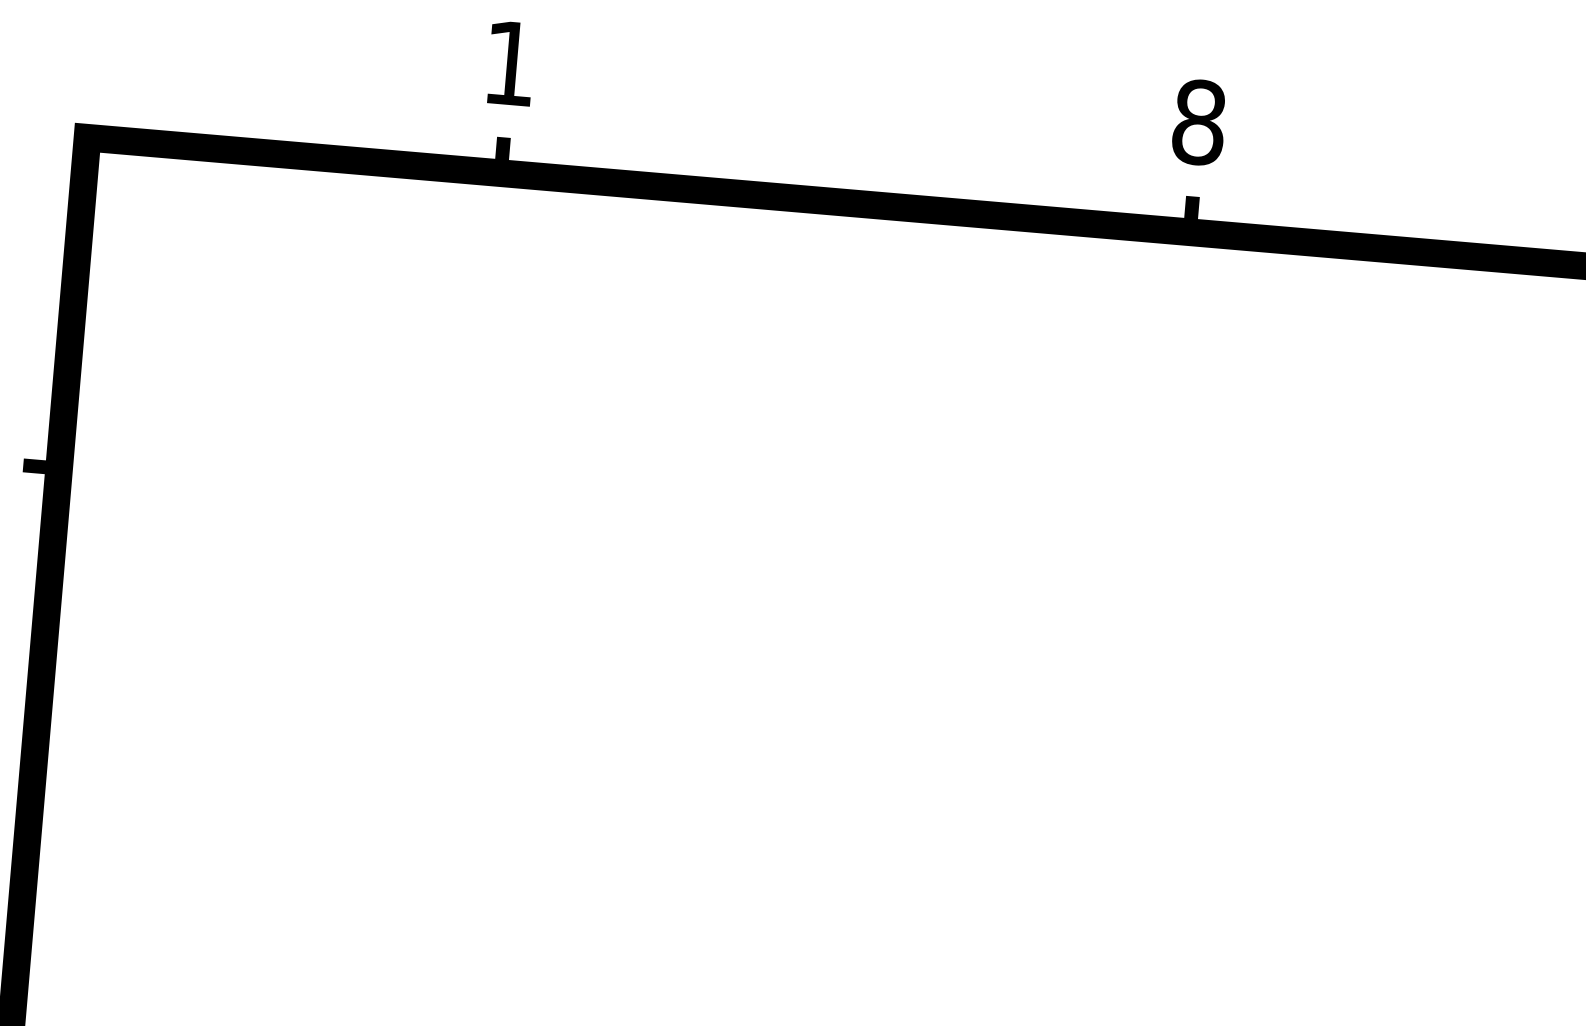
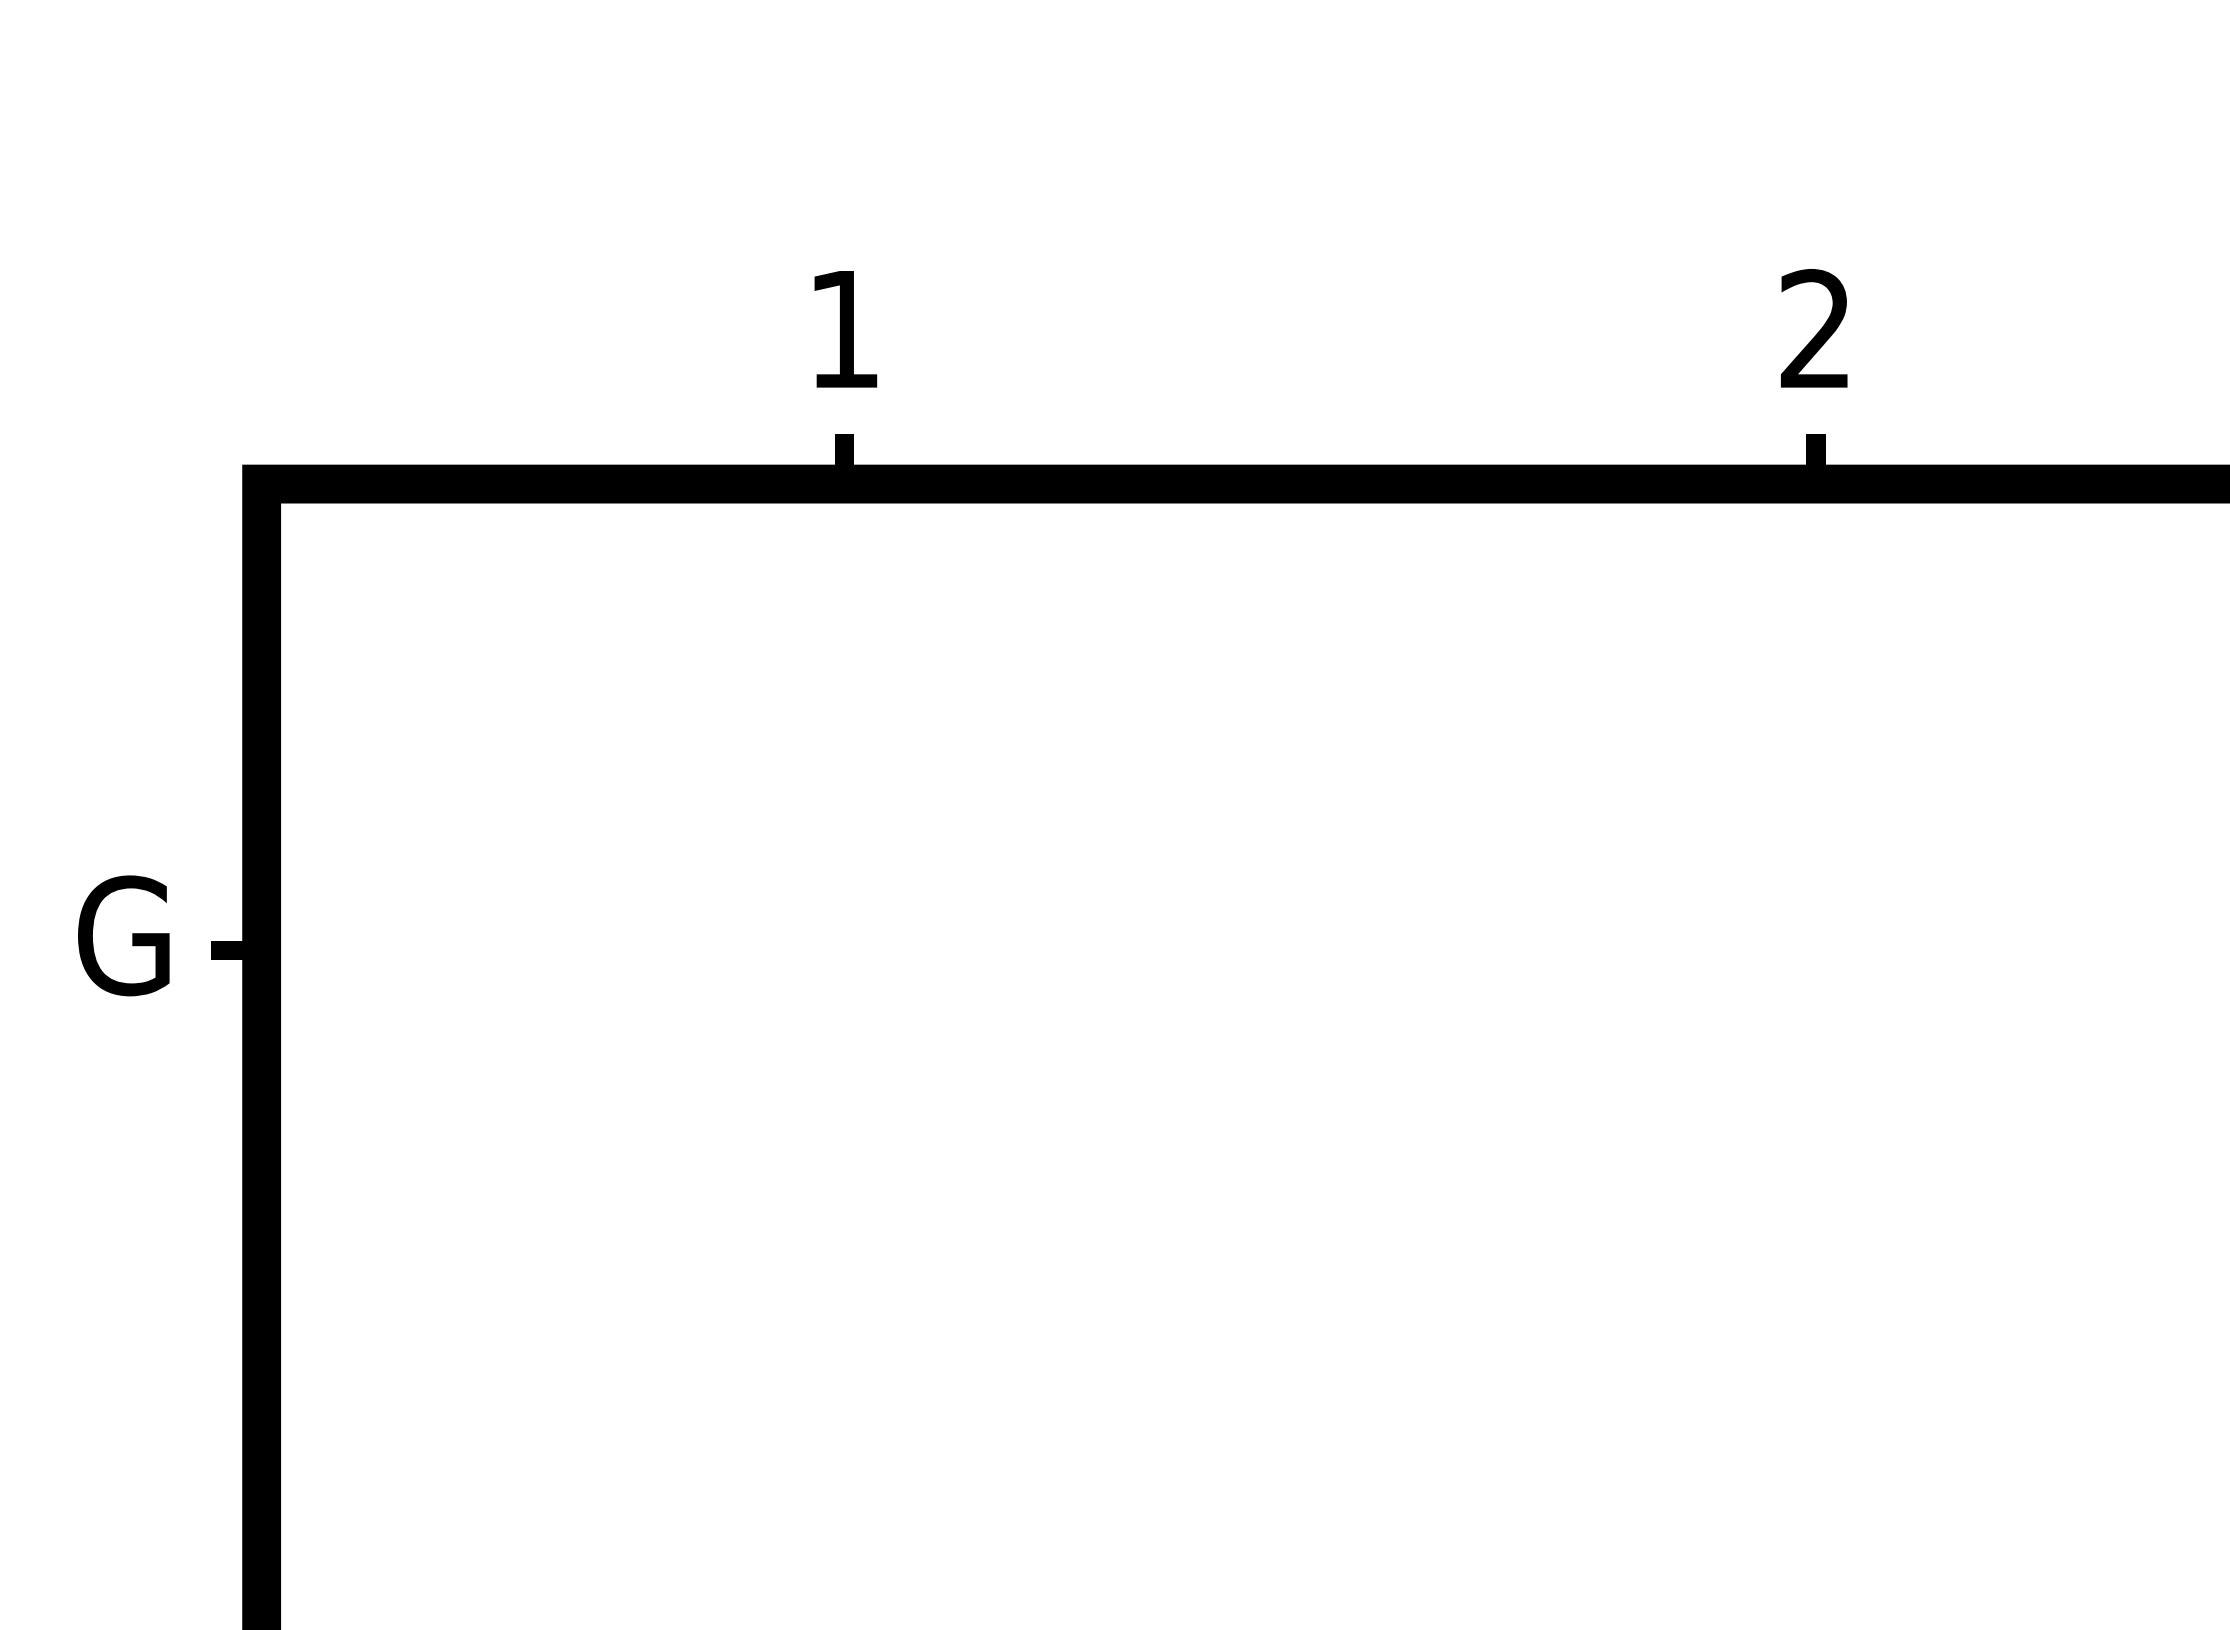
text: (1199, 122) -> (1816, 329), 8 -> 2

